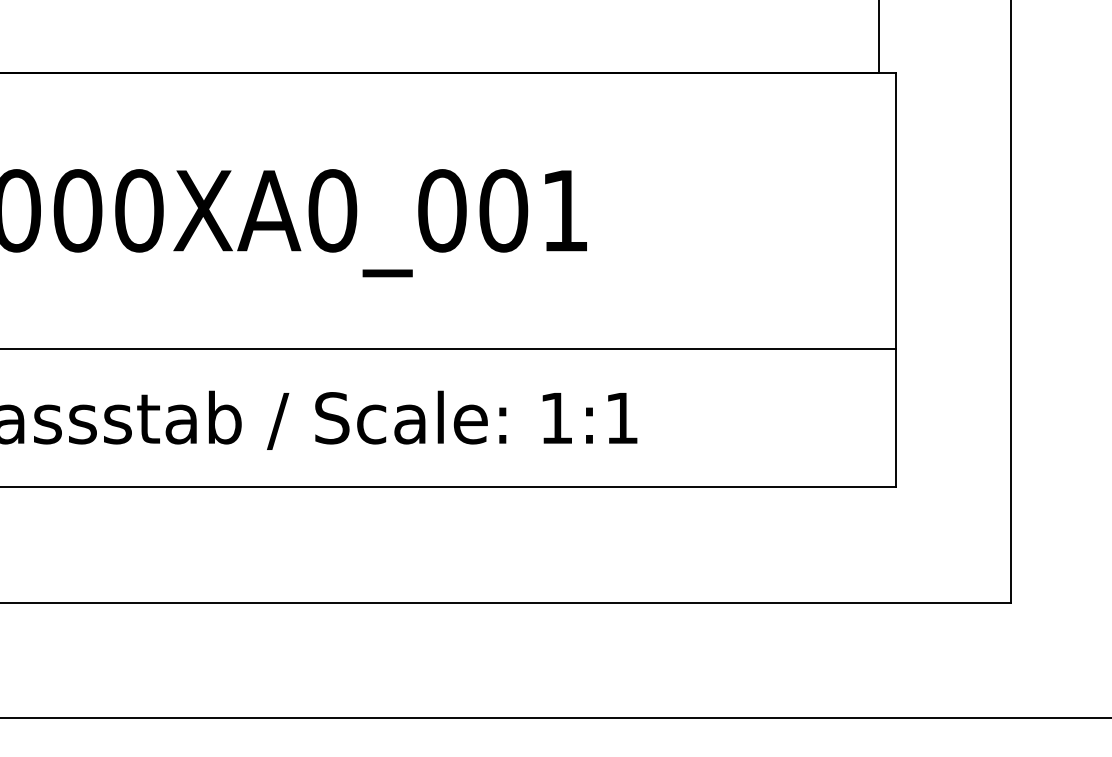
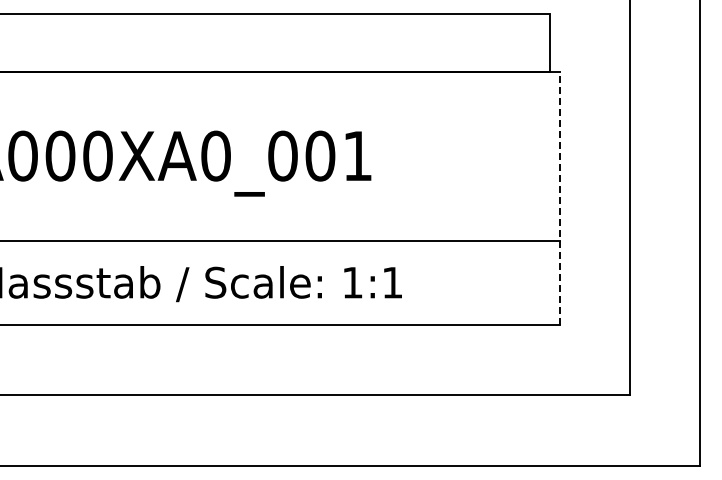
line: (895, 280) -> (559, 198), solid -> dashed

